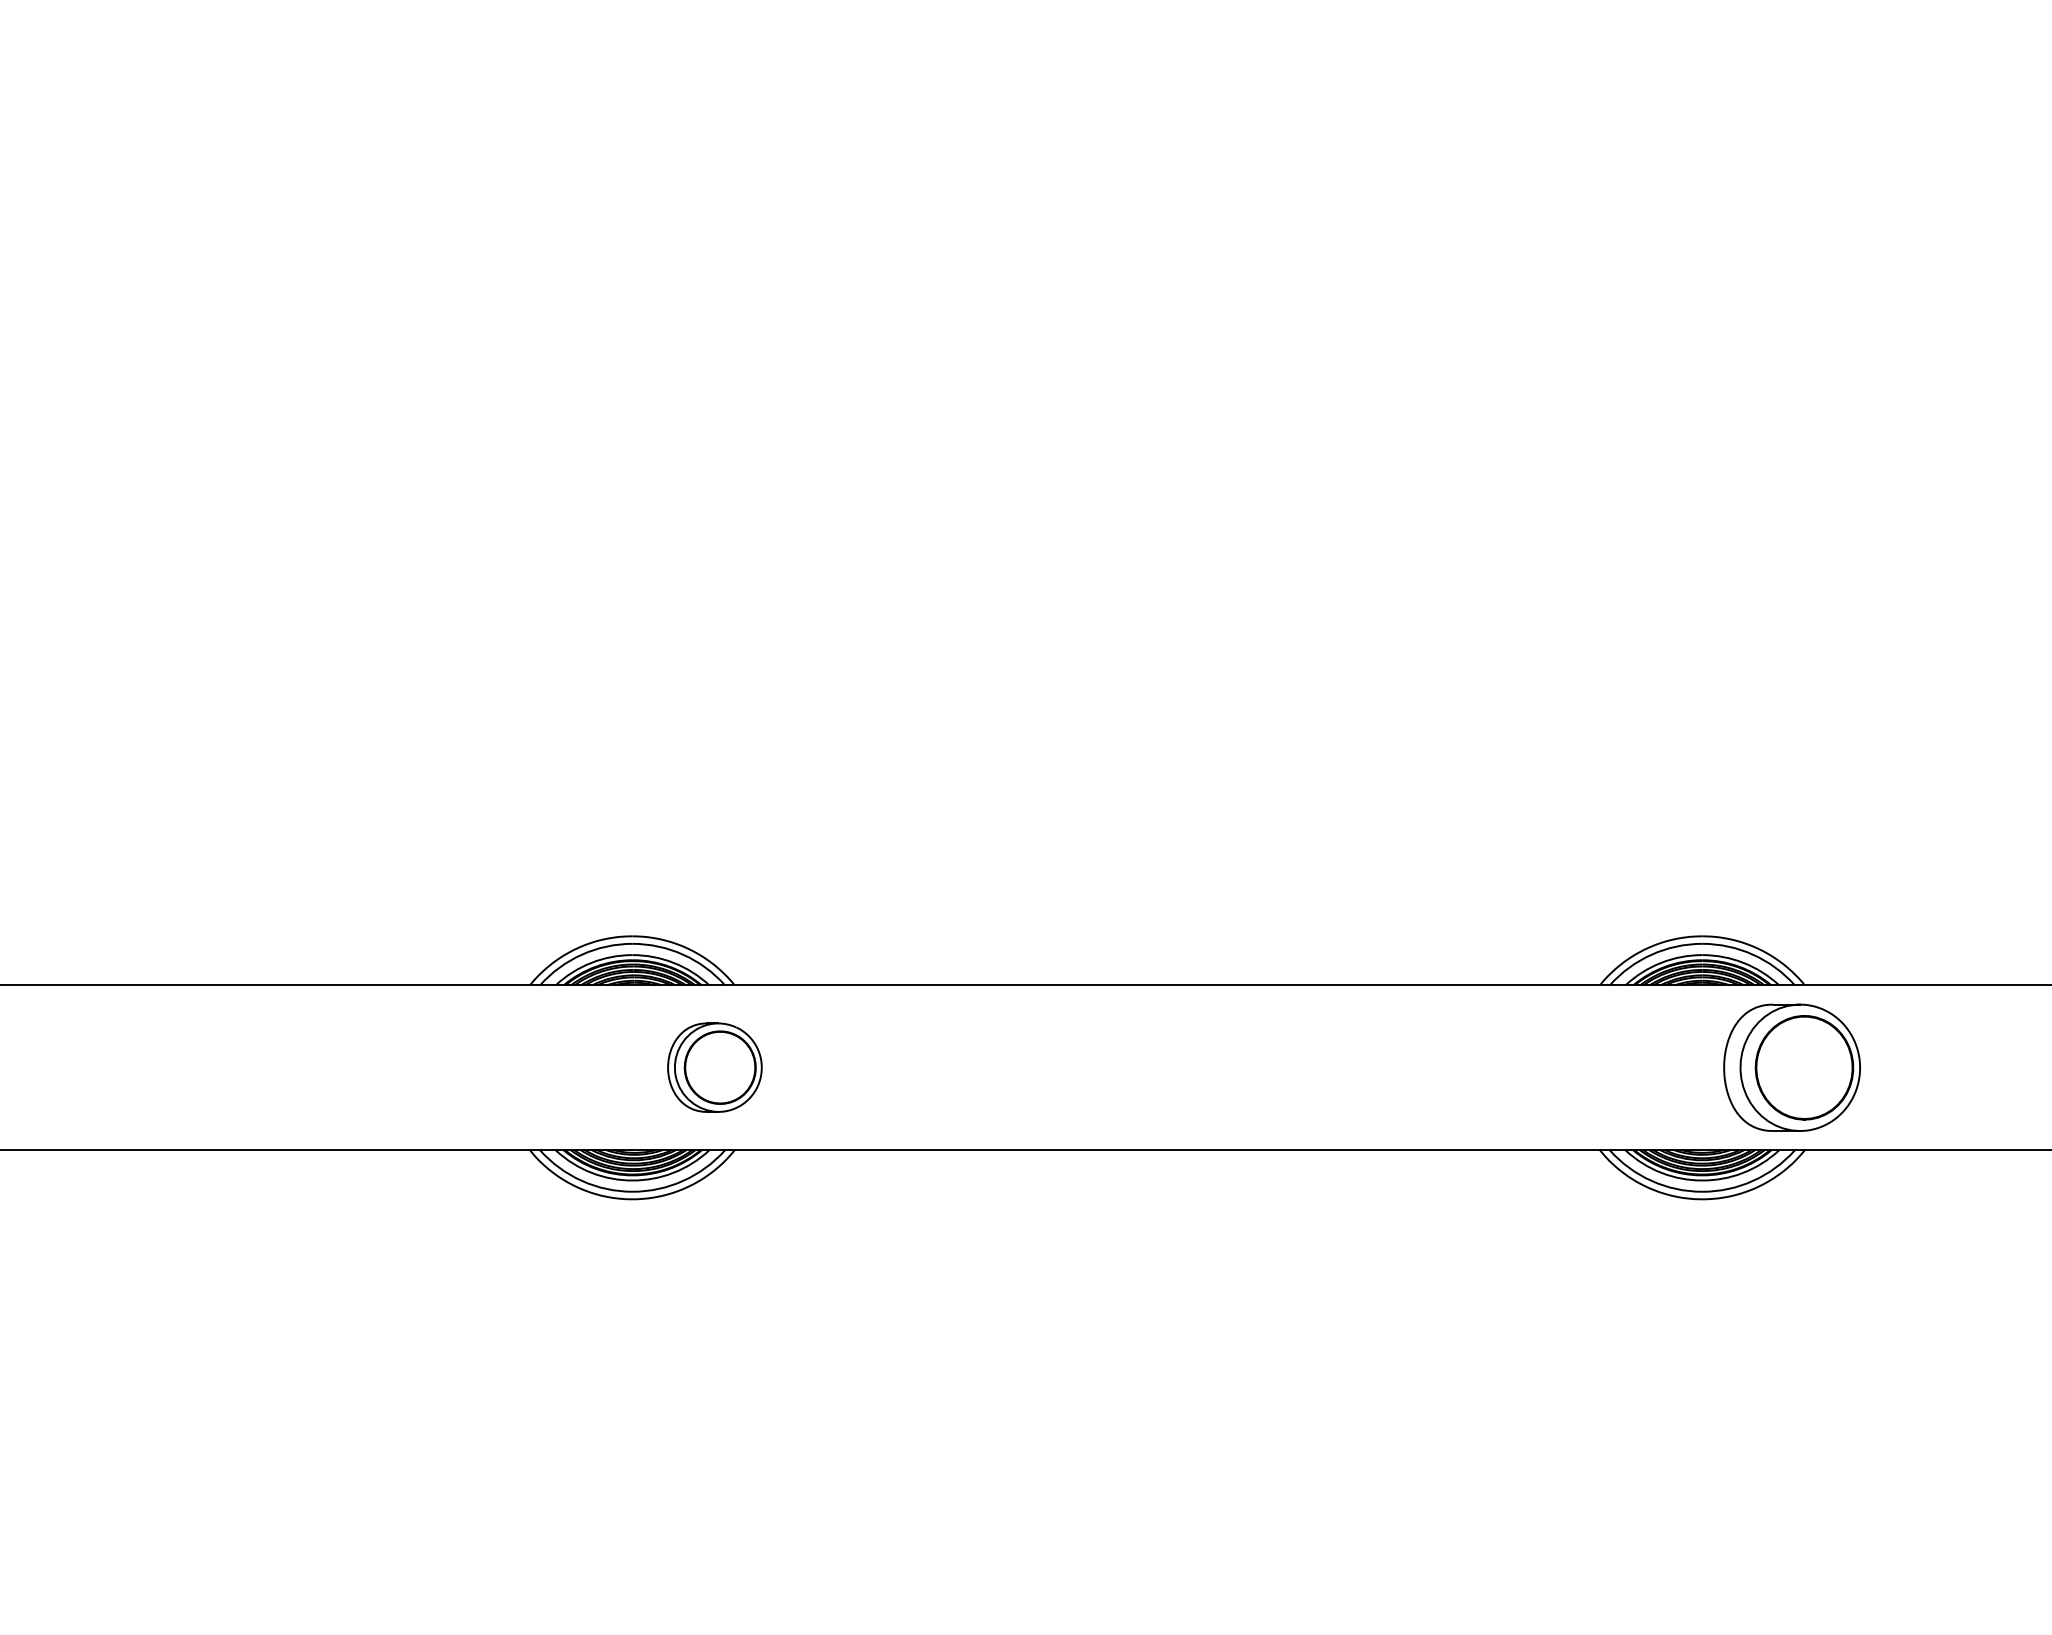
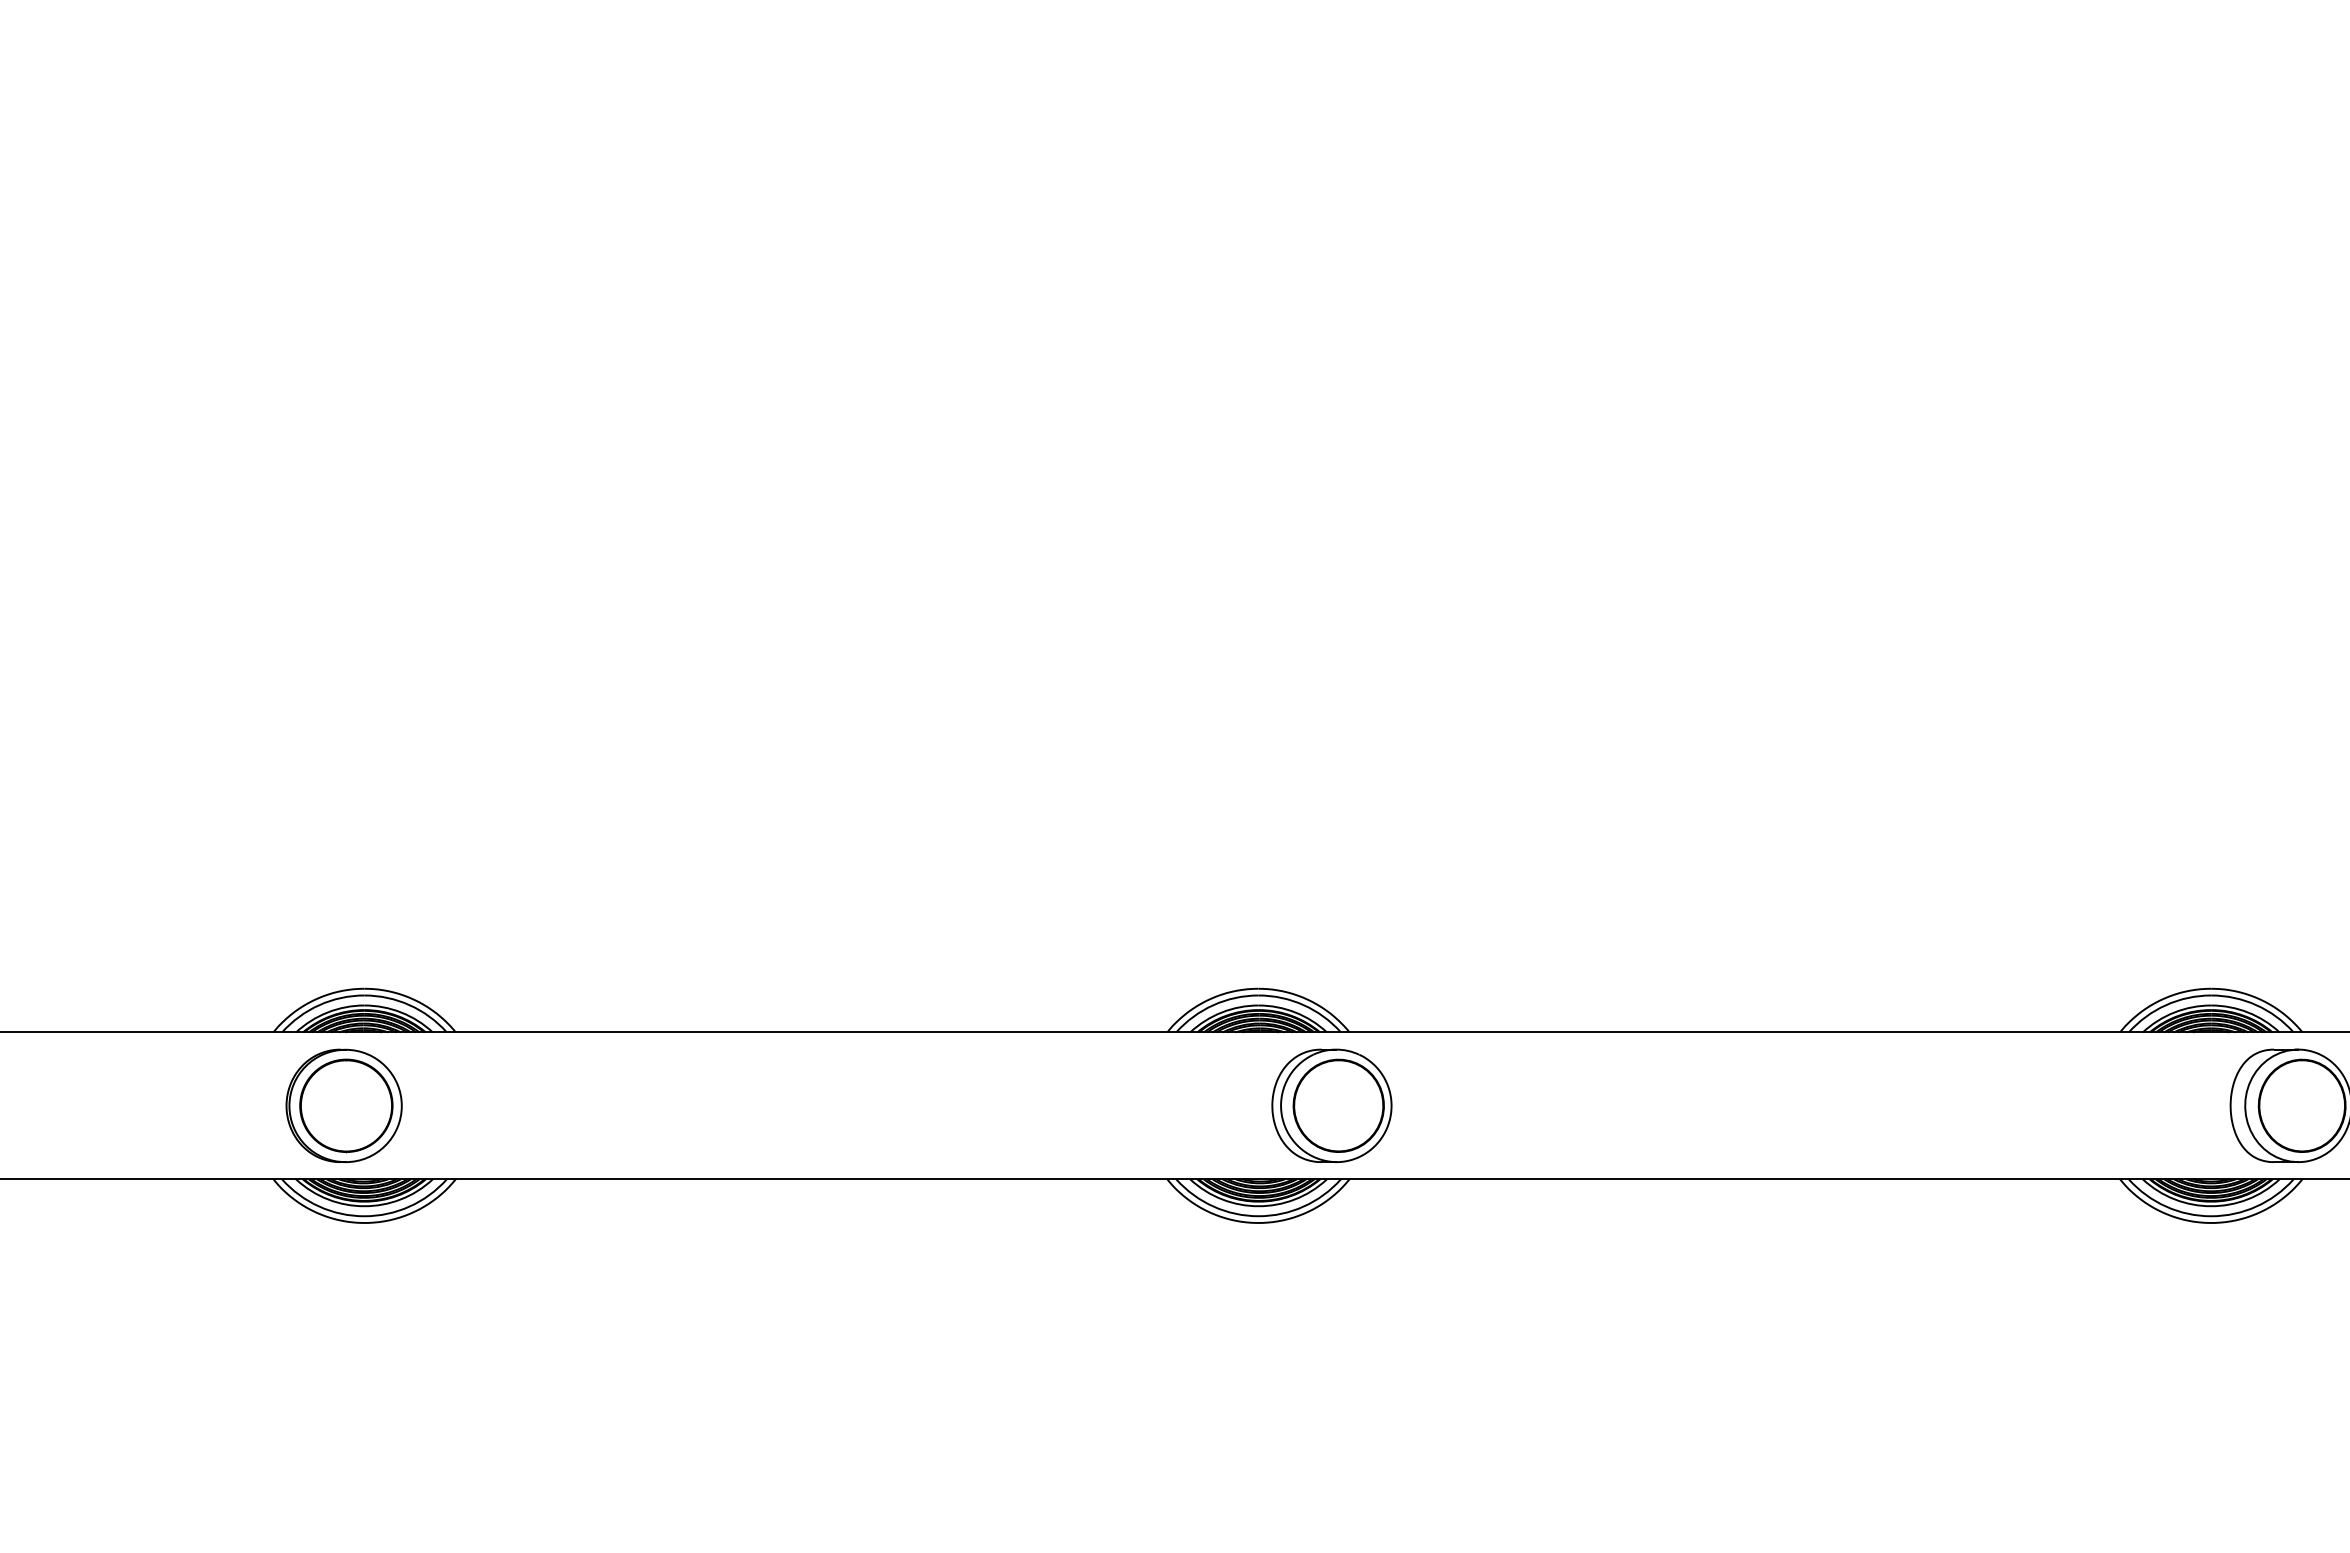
part: (714, 1067) -> (1331, 1105), size x1.43

